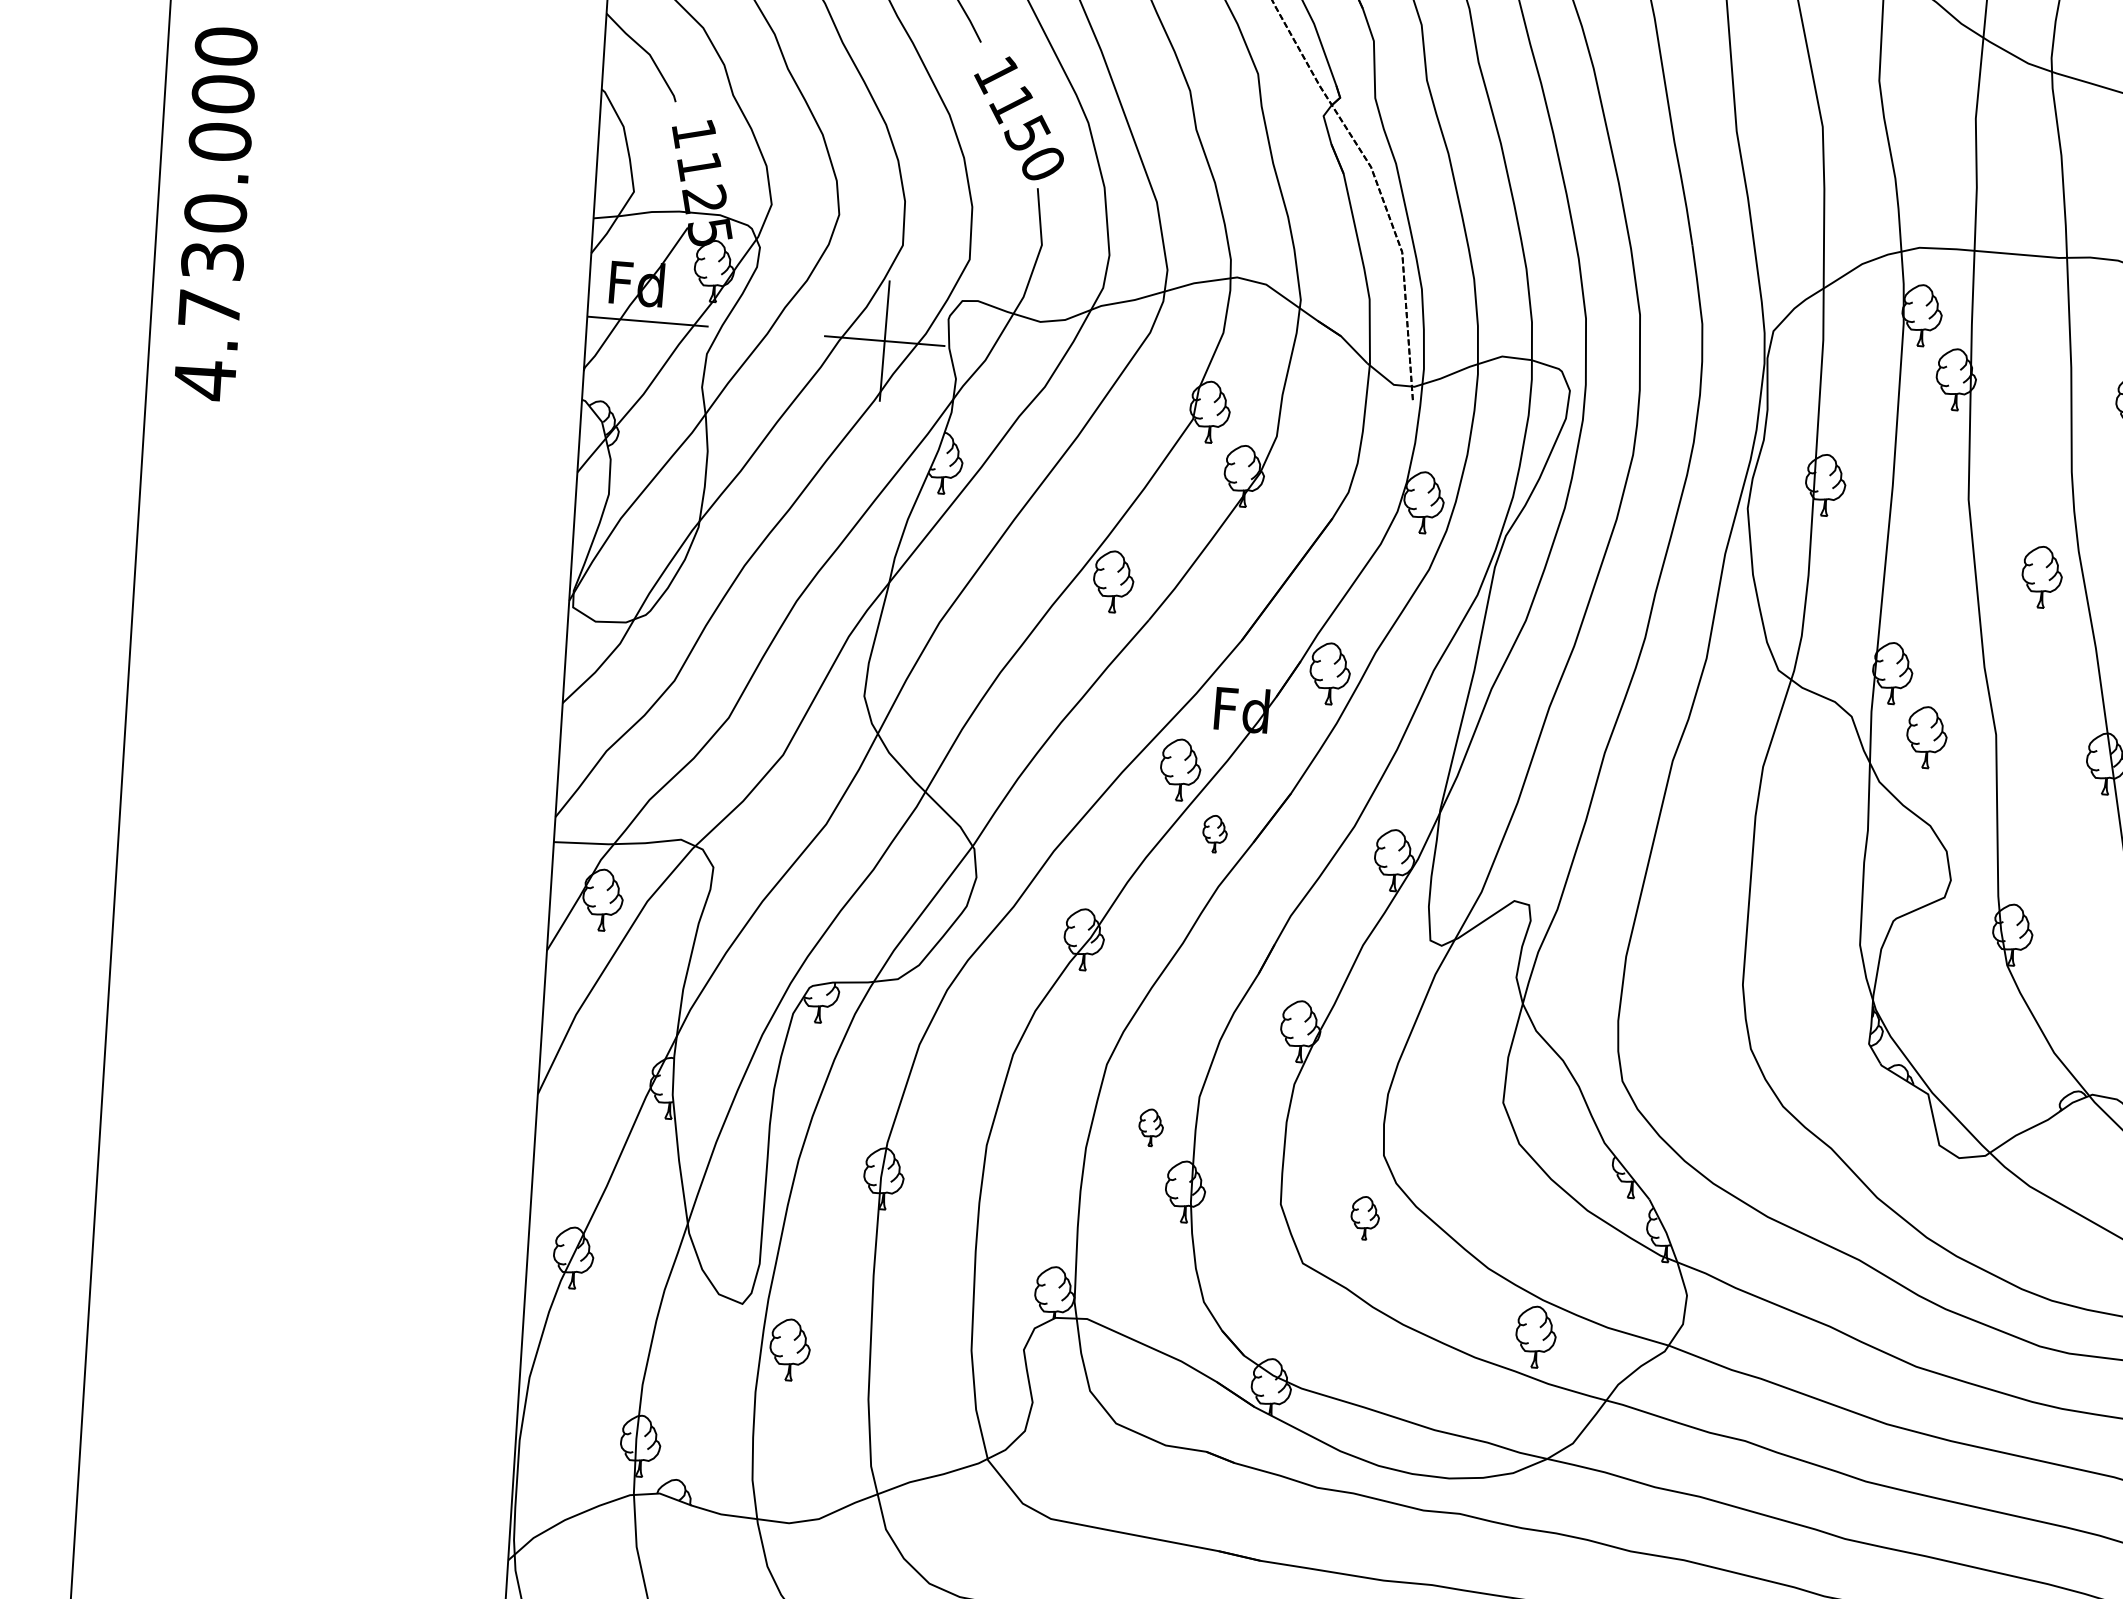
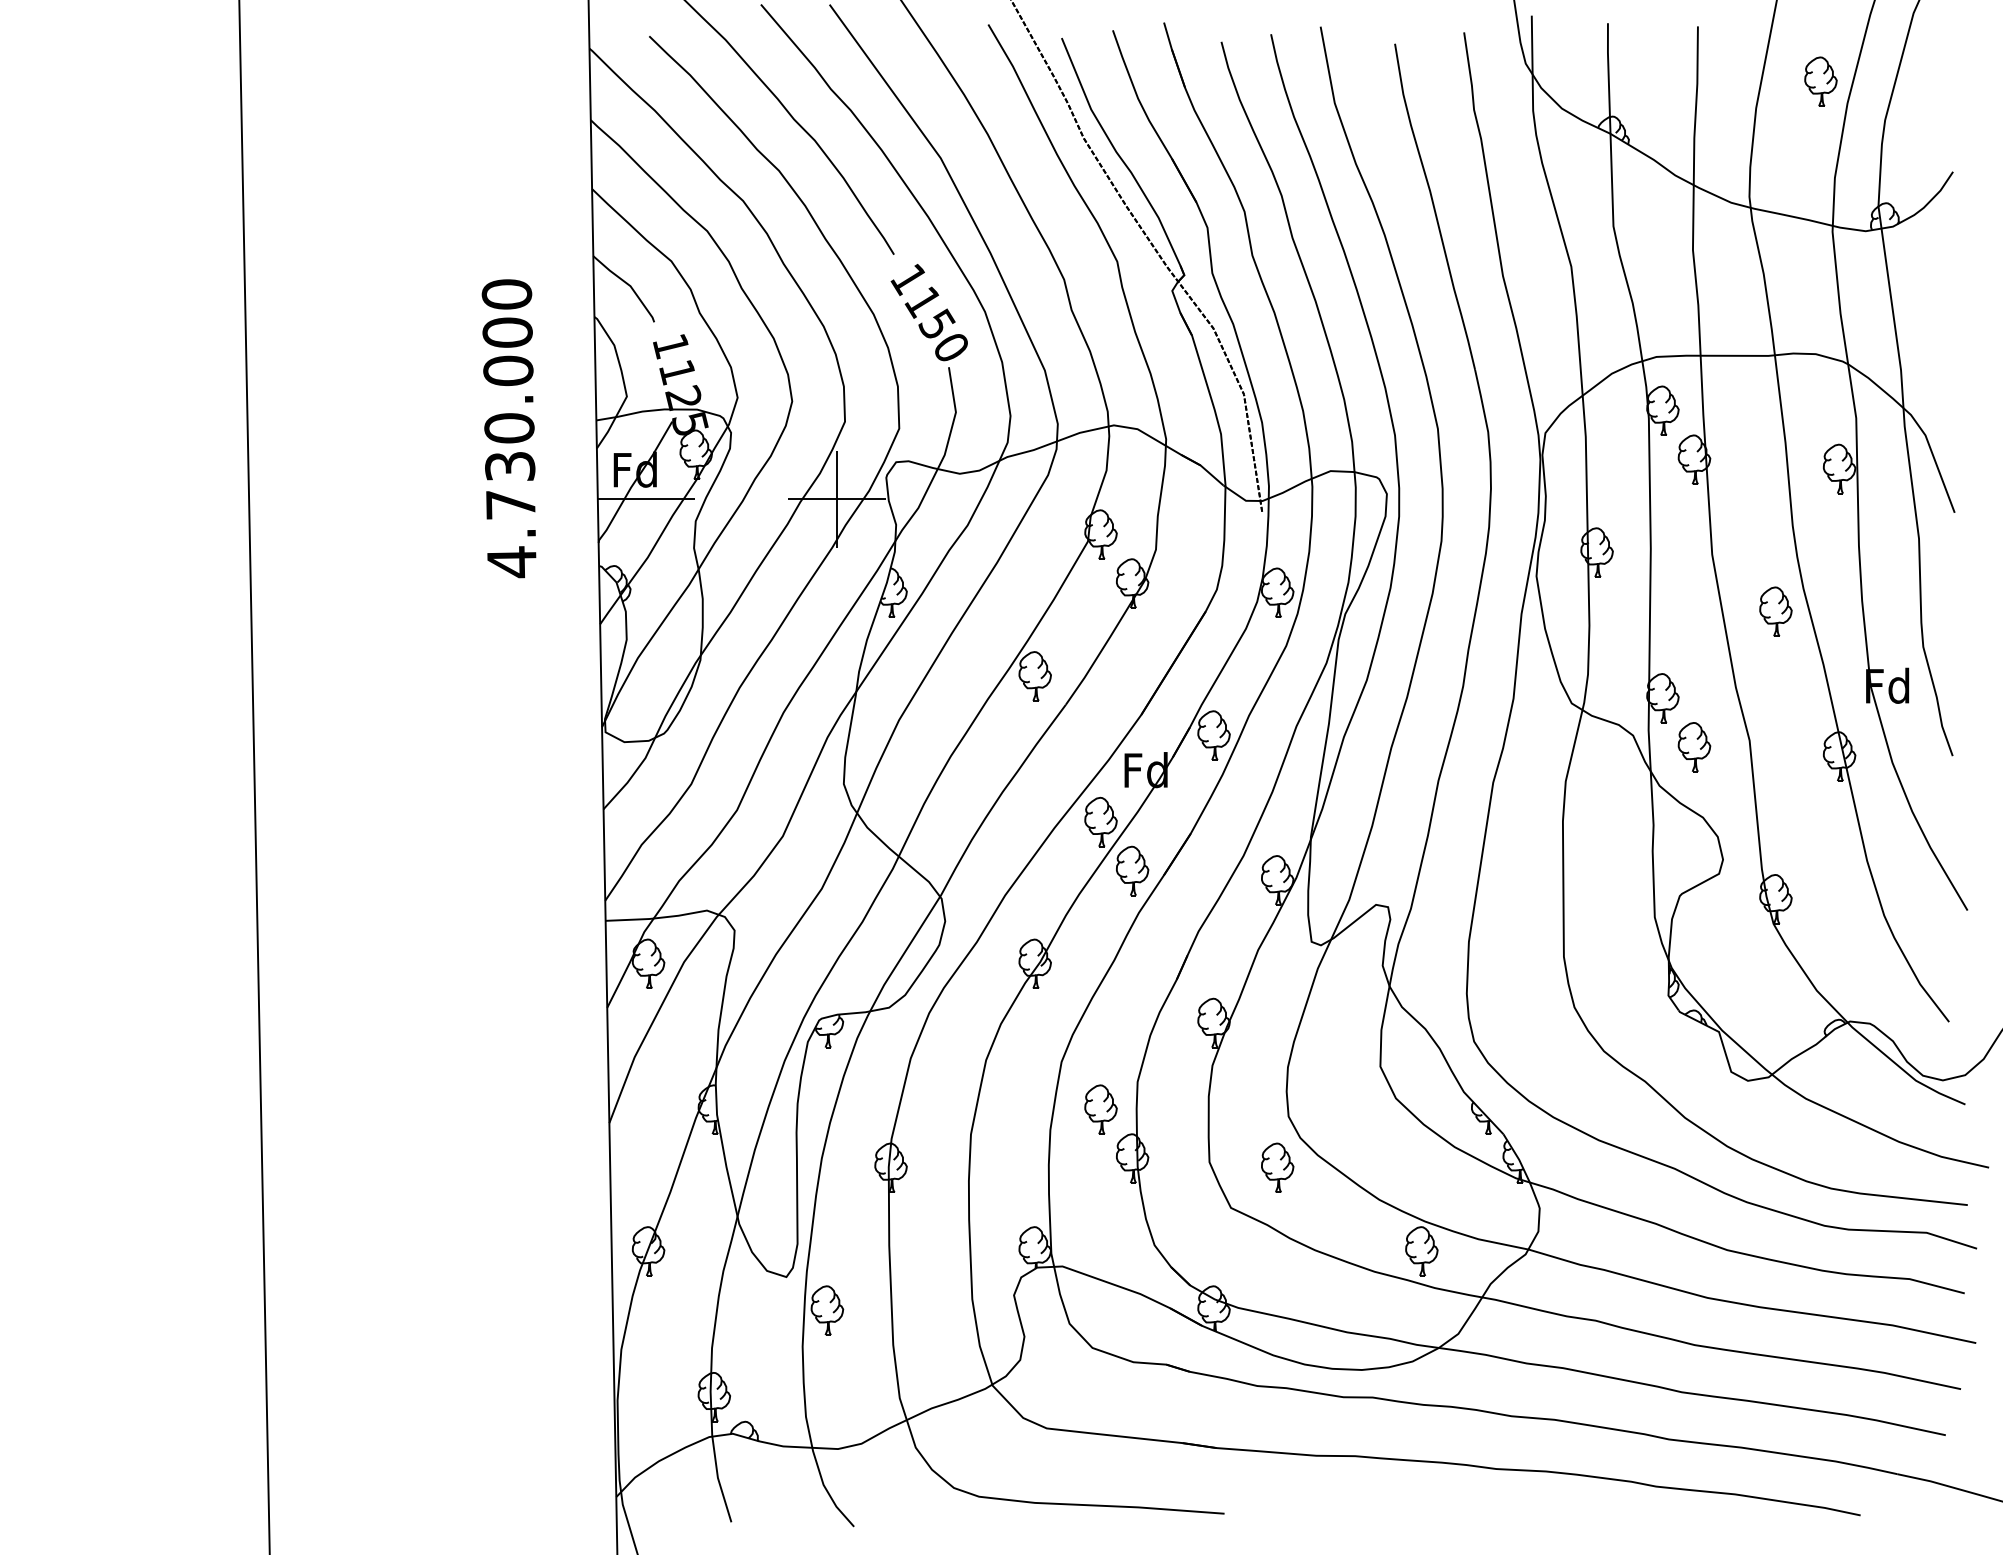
text: (214, 213) -> (508, 428), moved
part: (1214, 833) -> (1132, 870), size x1.67
part: (1150, 1127) -> (1100, 1109), size x1.67
part: (1364, 1217) -> (1277, 1167), size x1.43

